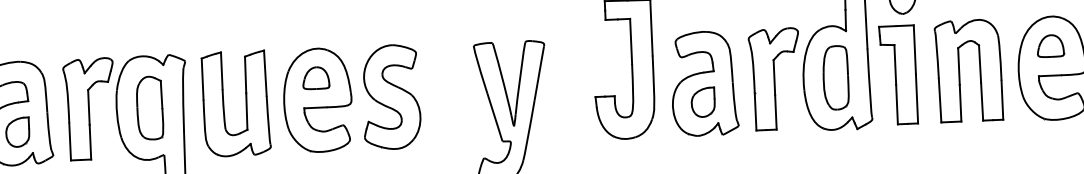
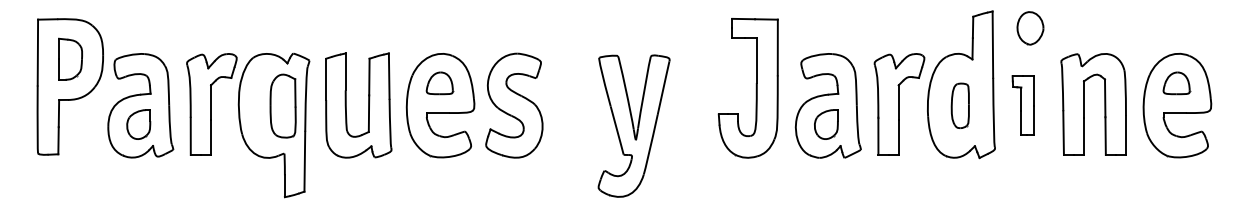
part: (897, 74) -> (1022, 105), size x0.6
part: (836, 77) -> (960, 105), size x0.7
part: (149, 107) -> (282, 105), moved

